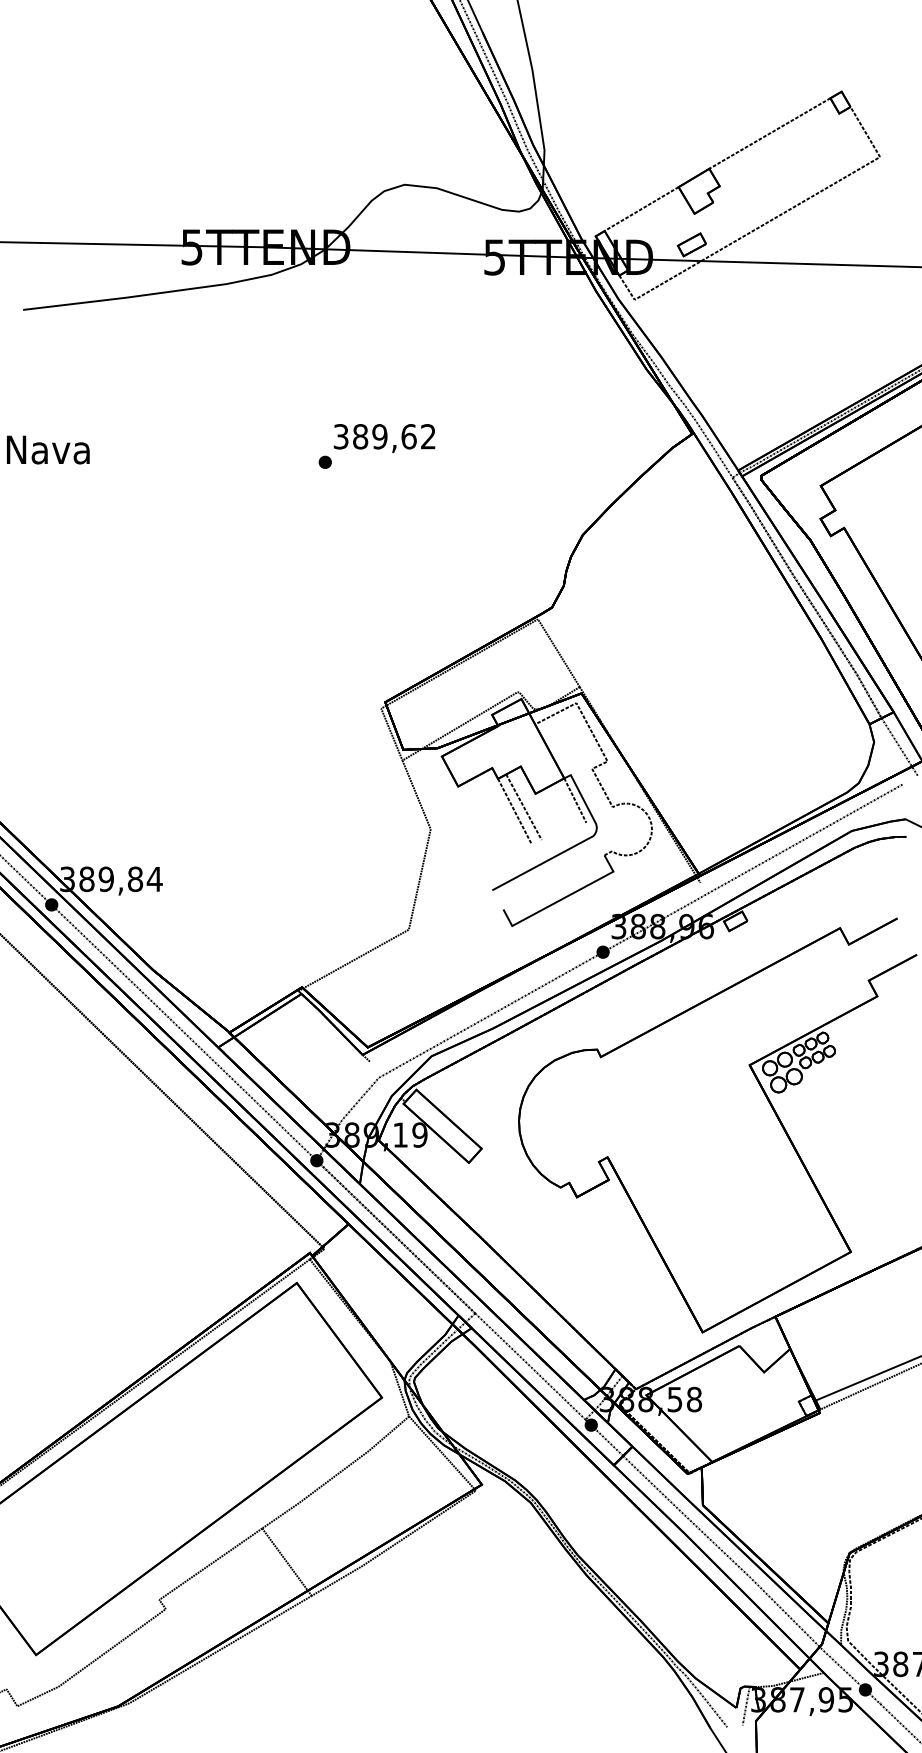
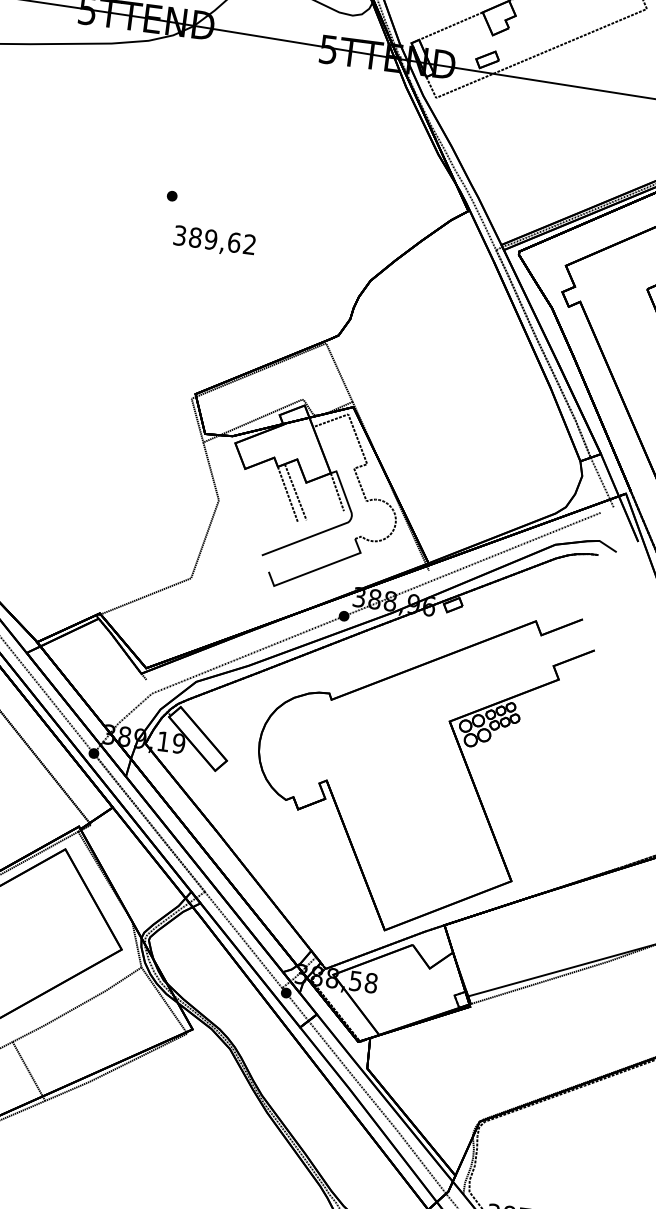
text: (384, 438) -> (214, 241), moved

